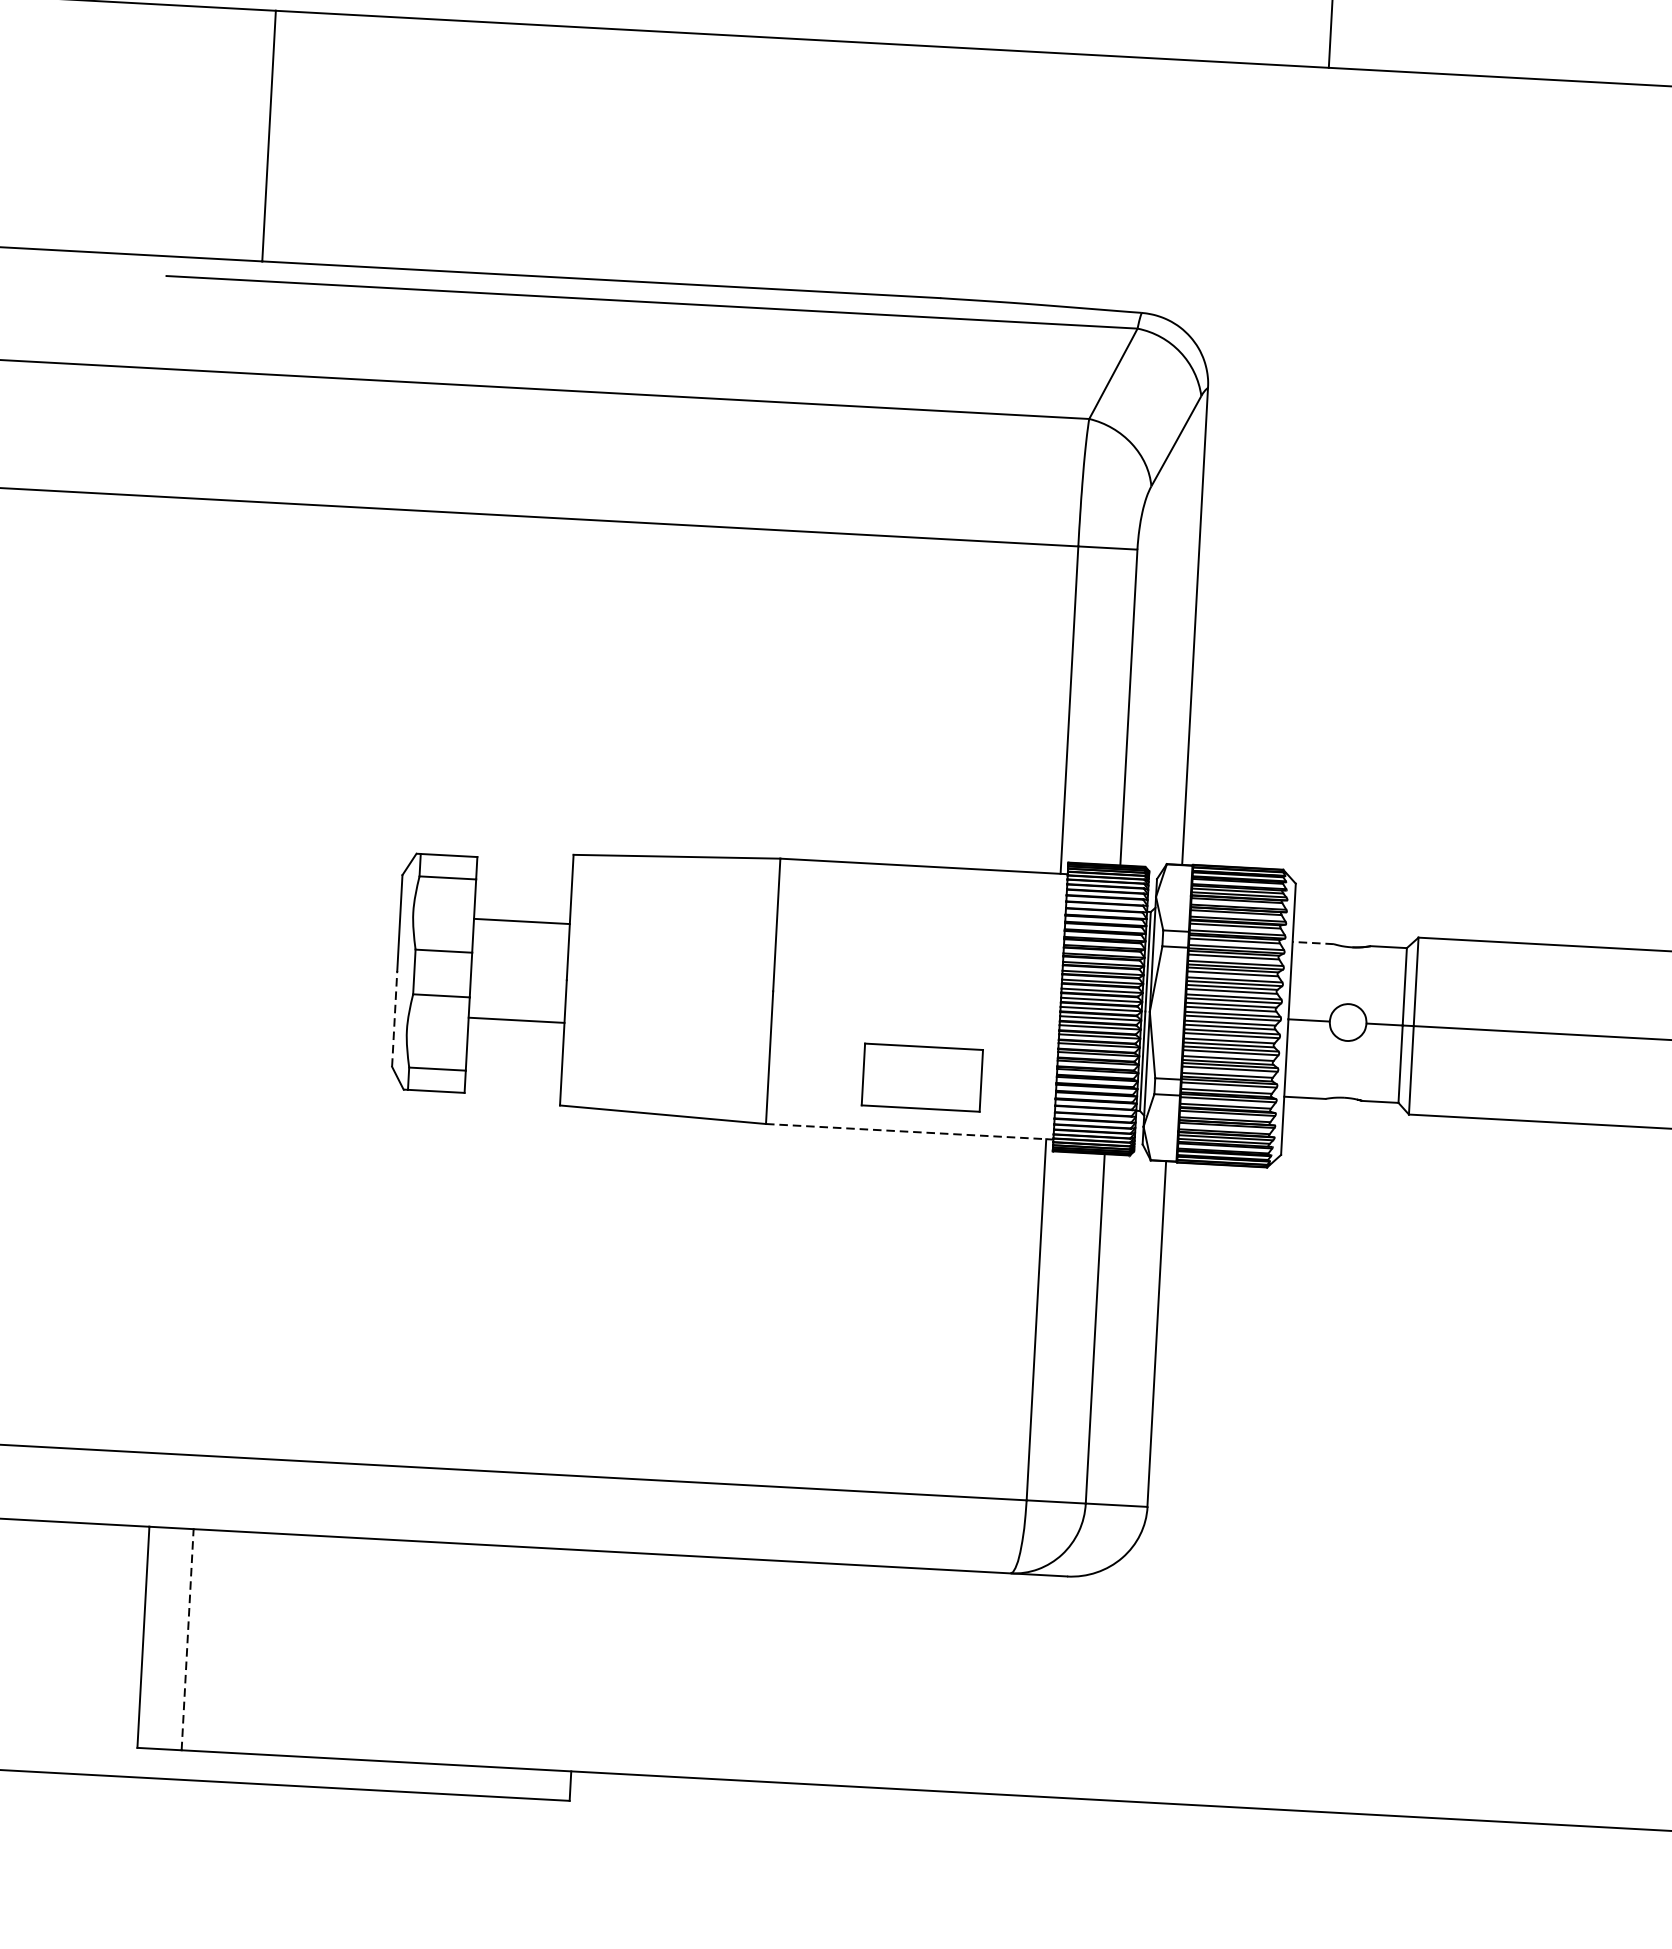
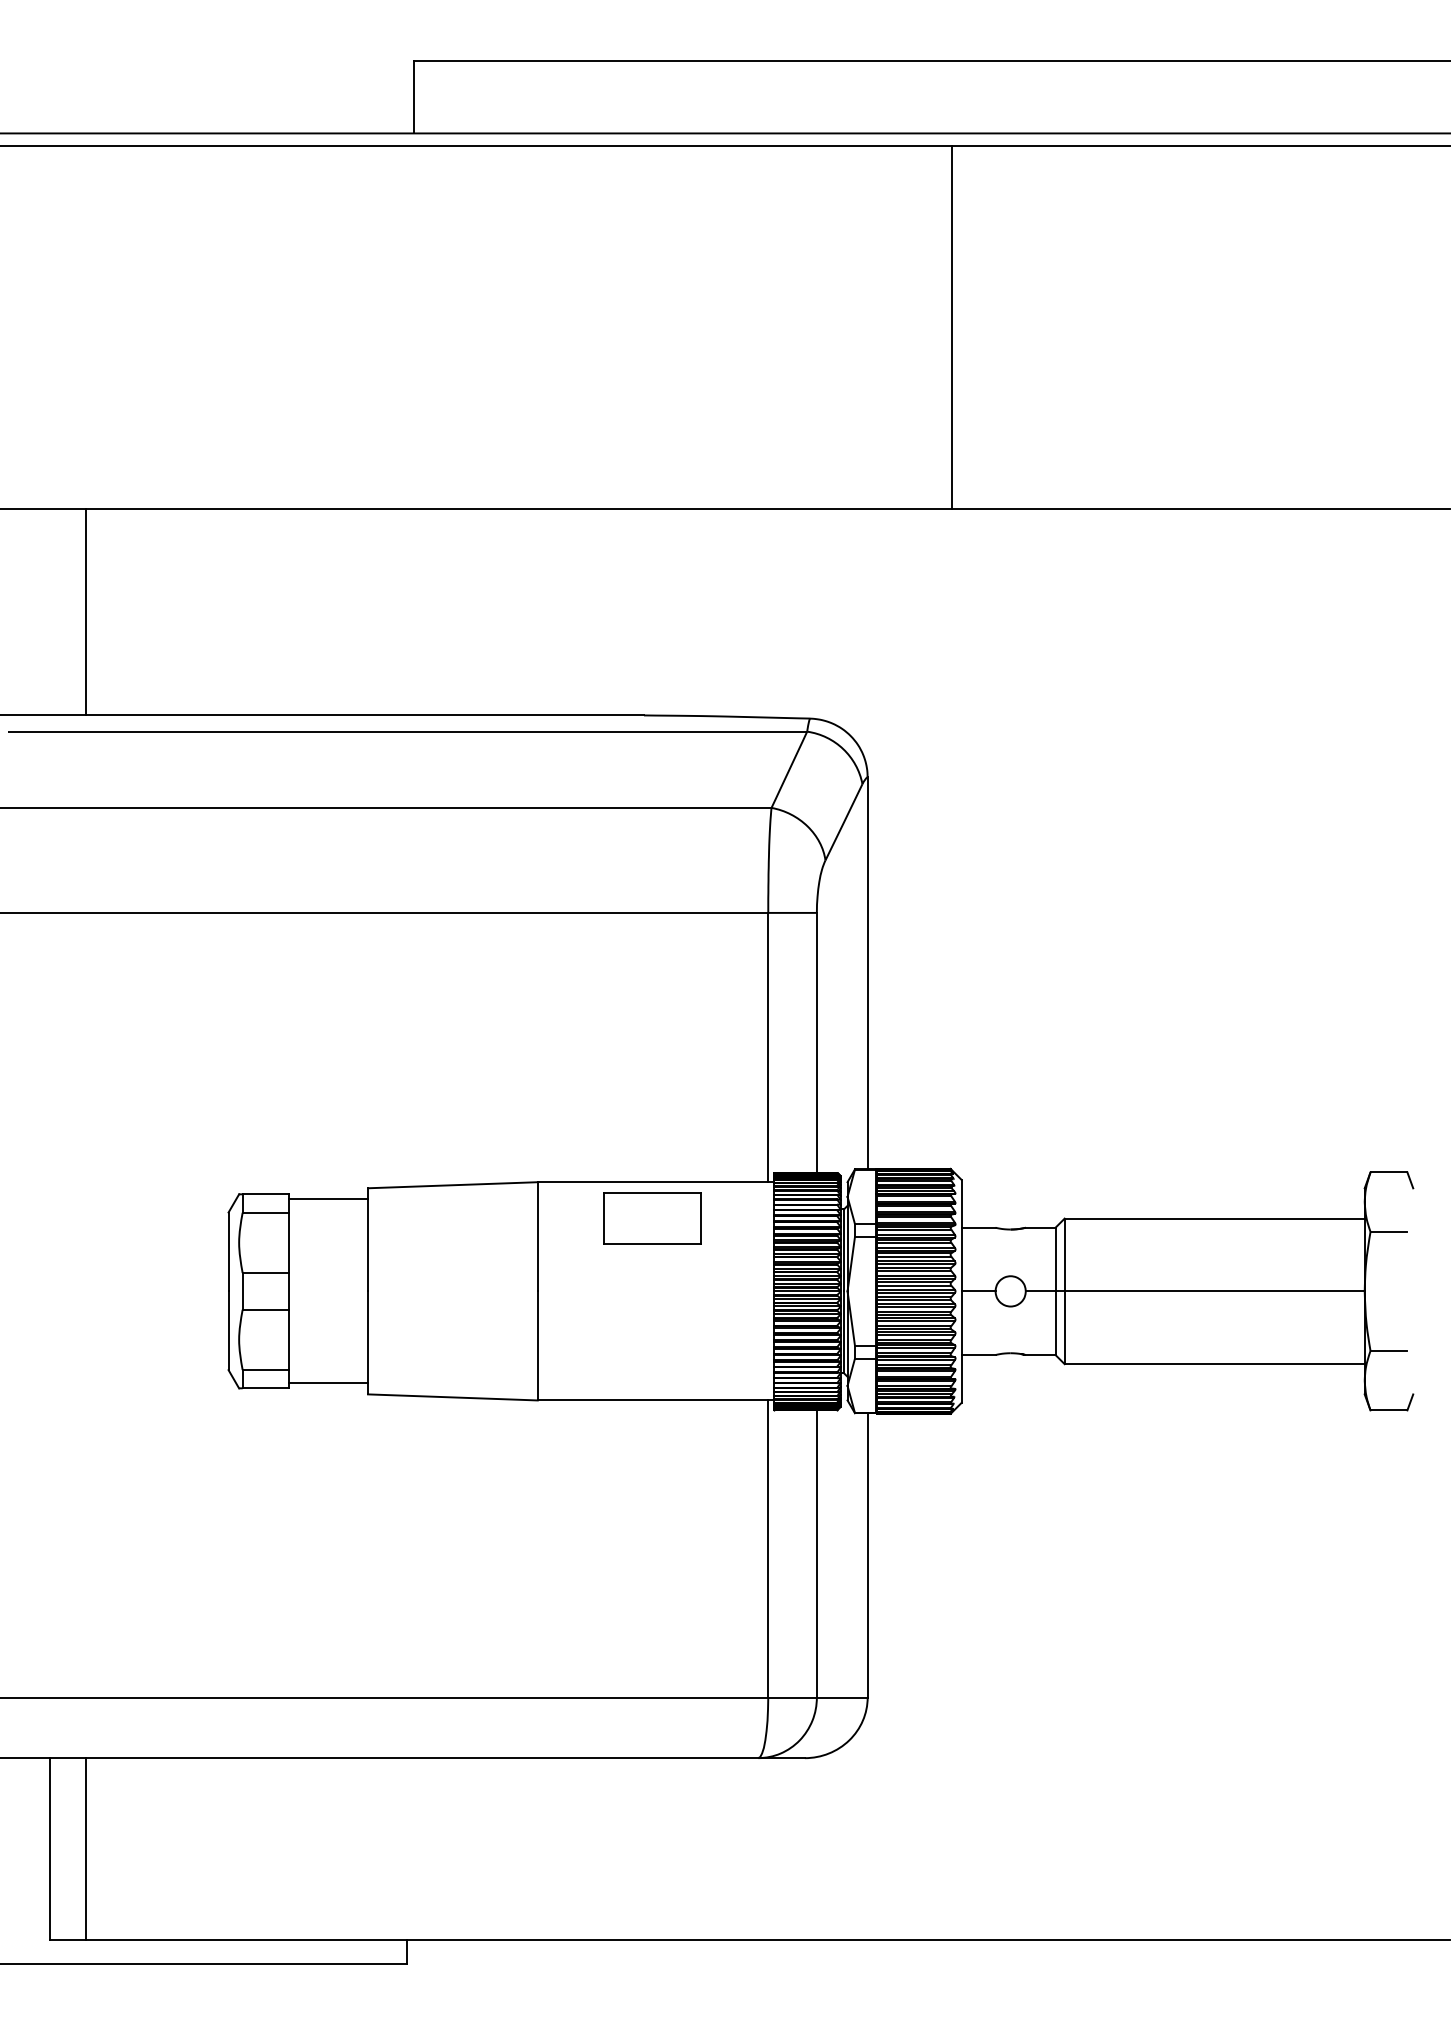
line: (521, 921) -> (328, 1199), moved
line: (1313, 942) -> (978, 1227), dashed -> solid
line: (394, 1018) -> (228, 1330), dashed -> solid
line: (516, 1020) -> (328, 1383), moved
part: (921, 1077) -> (652, 1218), moved
line: (910, 1131) -> (656, 1400), dashed -> solid
line: (187, 1640) -> (86, 1849), dashed -> solid

